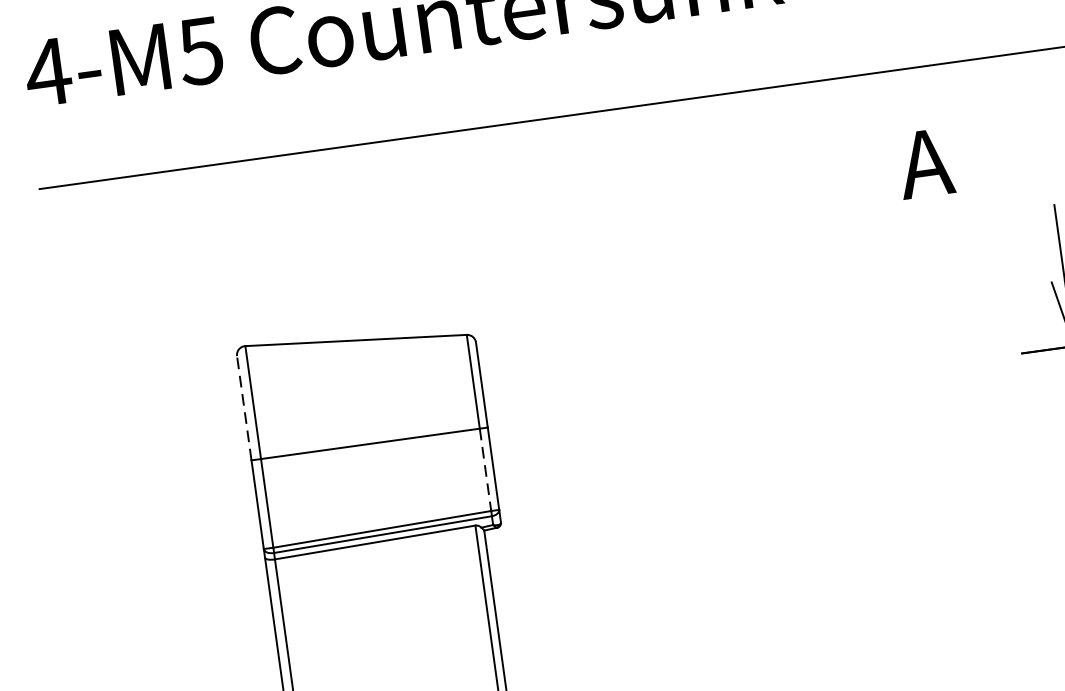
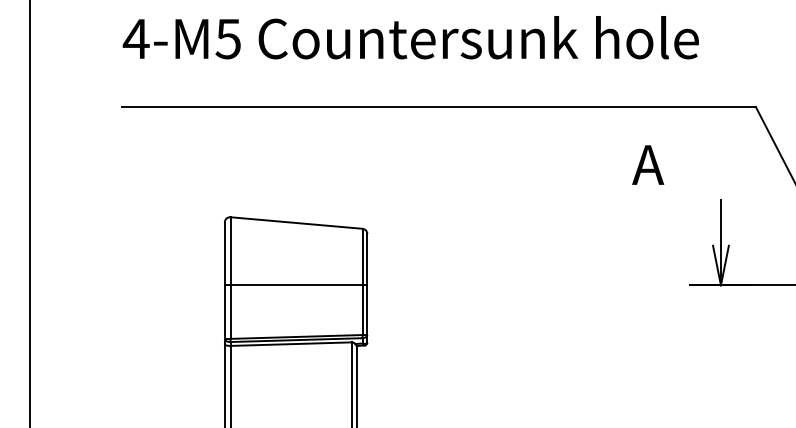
line: (243, 407) -> (224, 253), dashed -> solid
line: (485, 470) -> (362, 310), dashed -> solid

